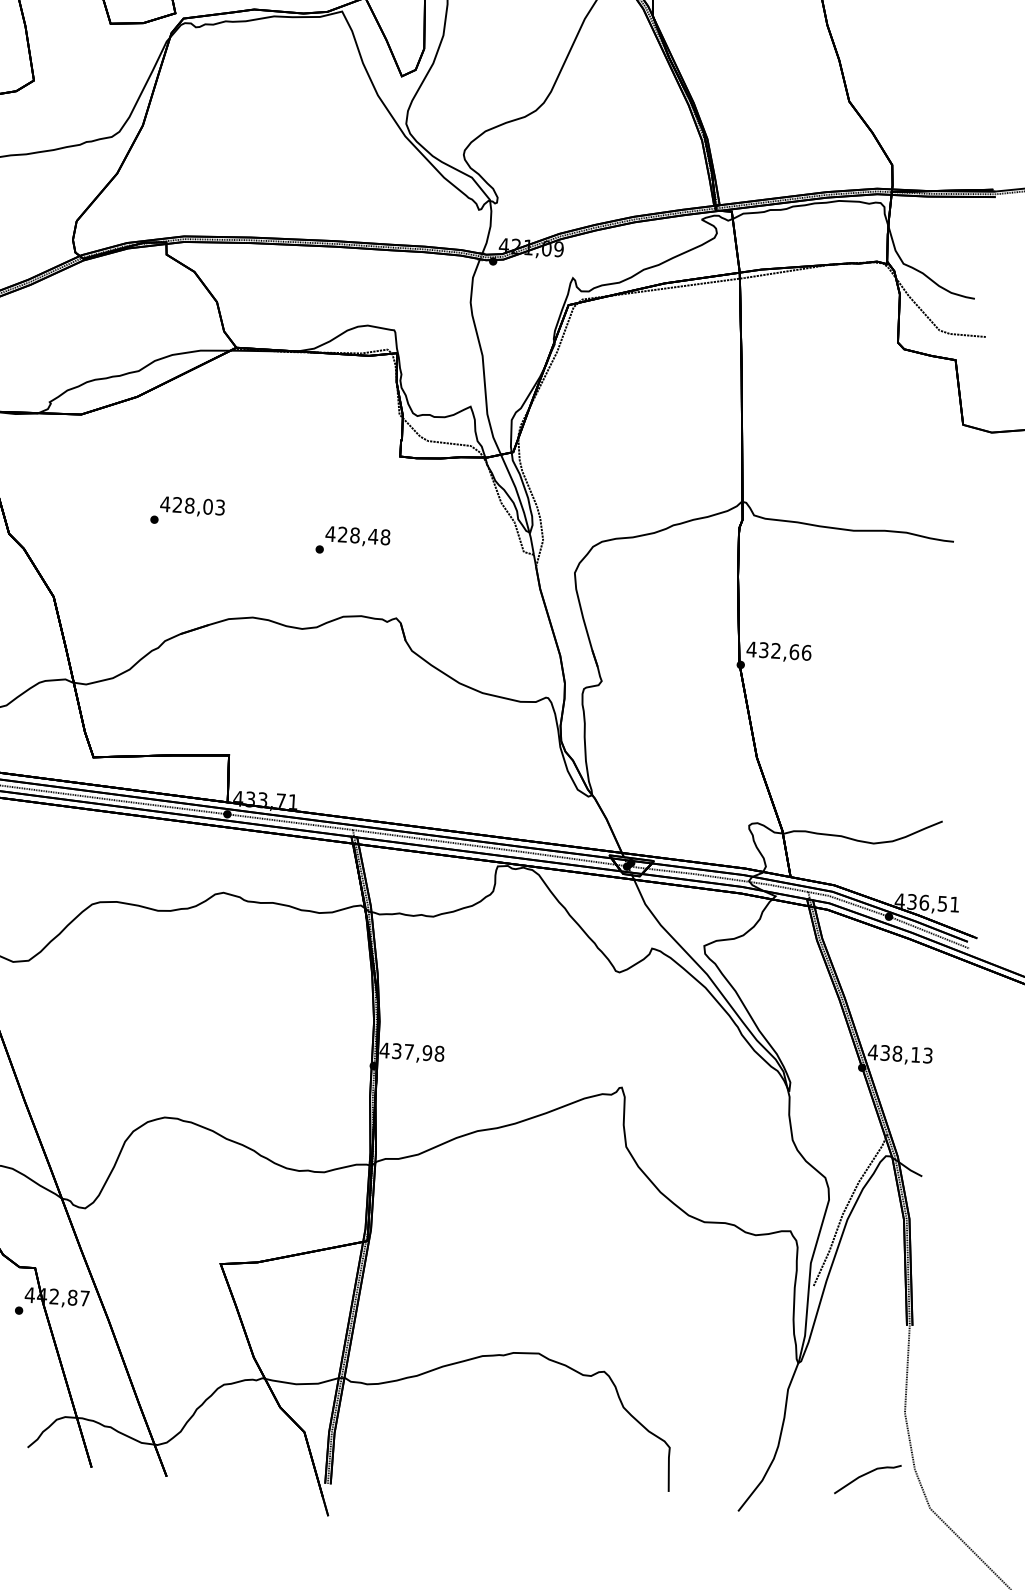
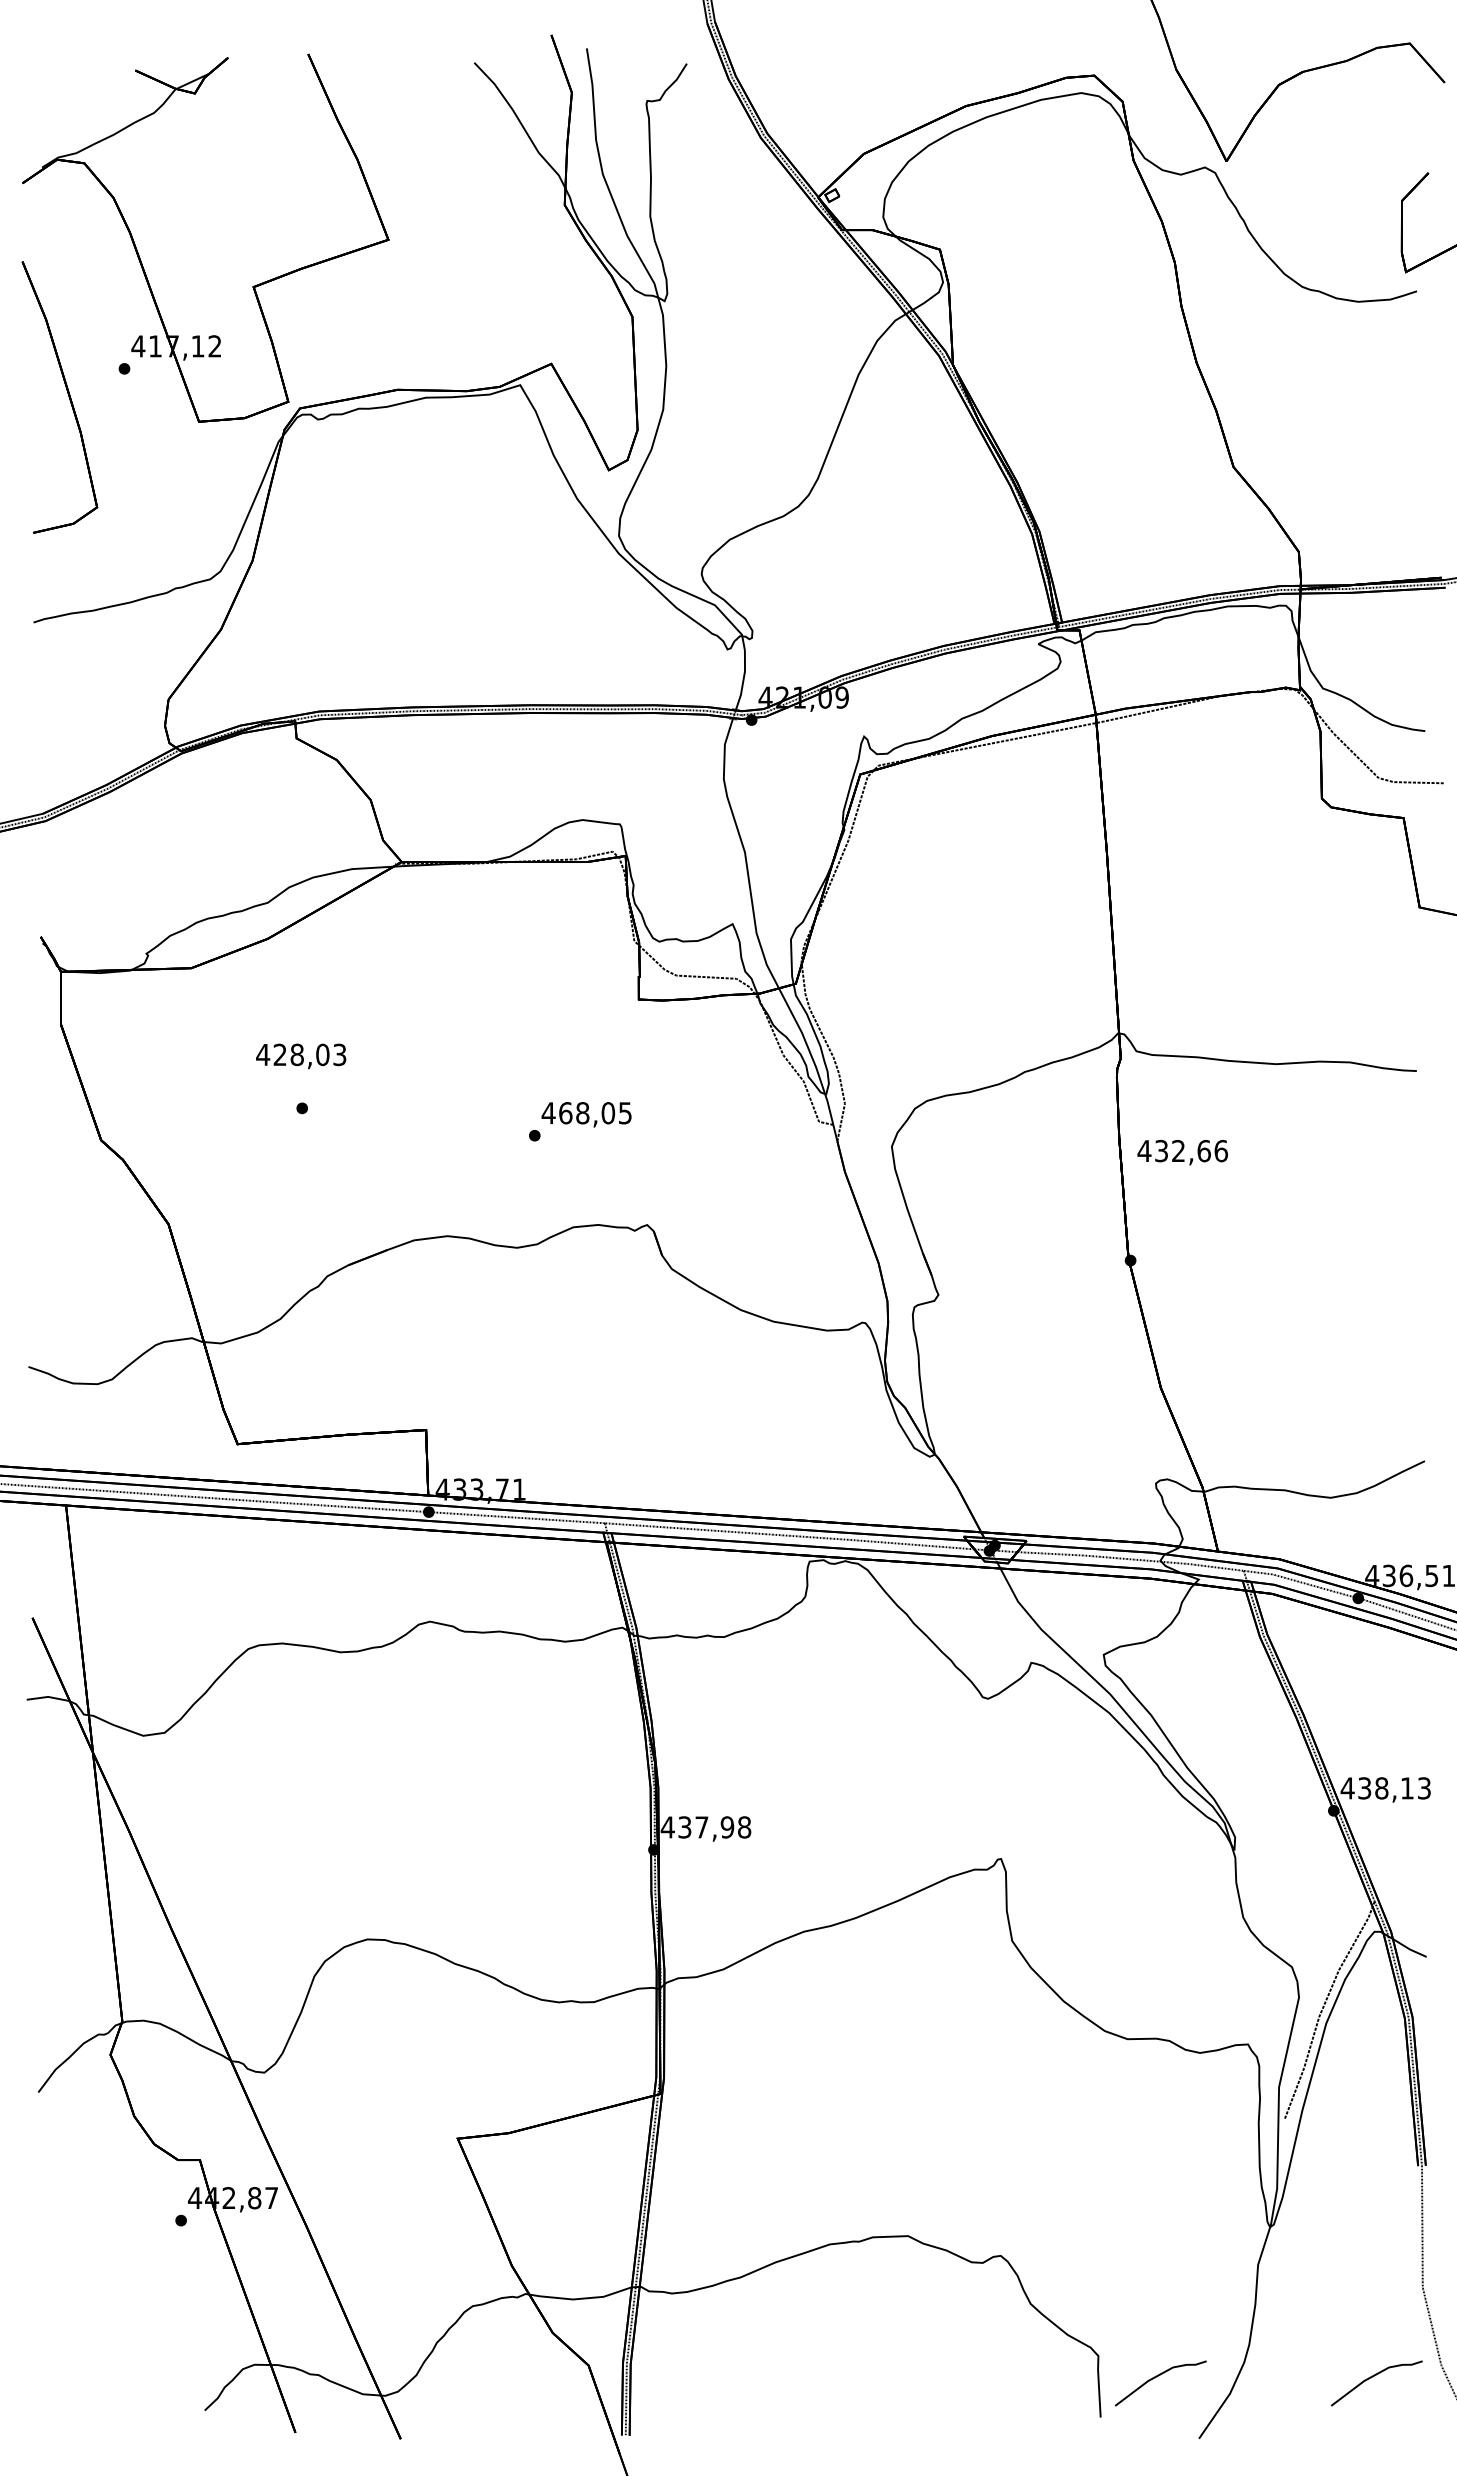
text: (192, 507) -> (301, 1056), moved
text: (364, 536) -> (595, 1113), 428,48 -> 468,05
text: (778, 652) -> (1182, 1152), moved
curve: (709, 1466) -> (1155, 2378), added

